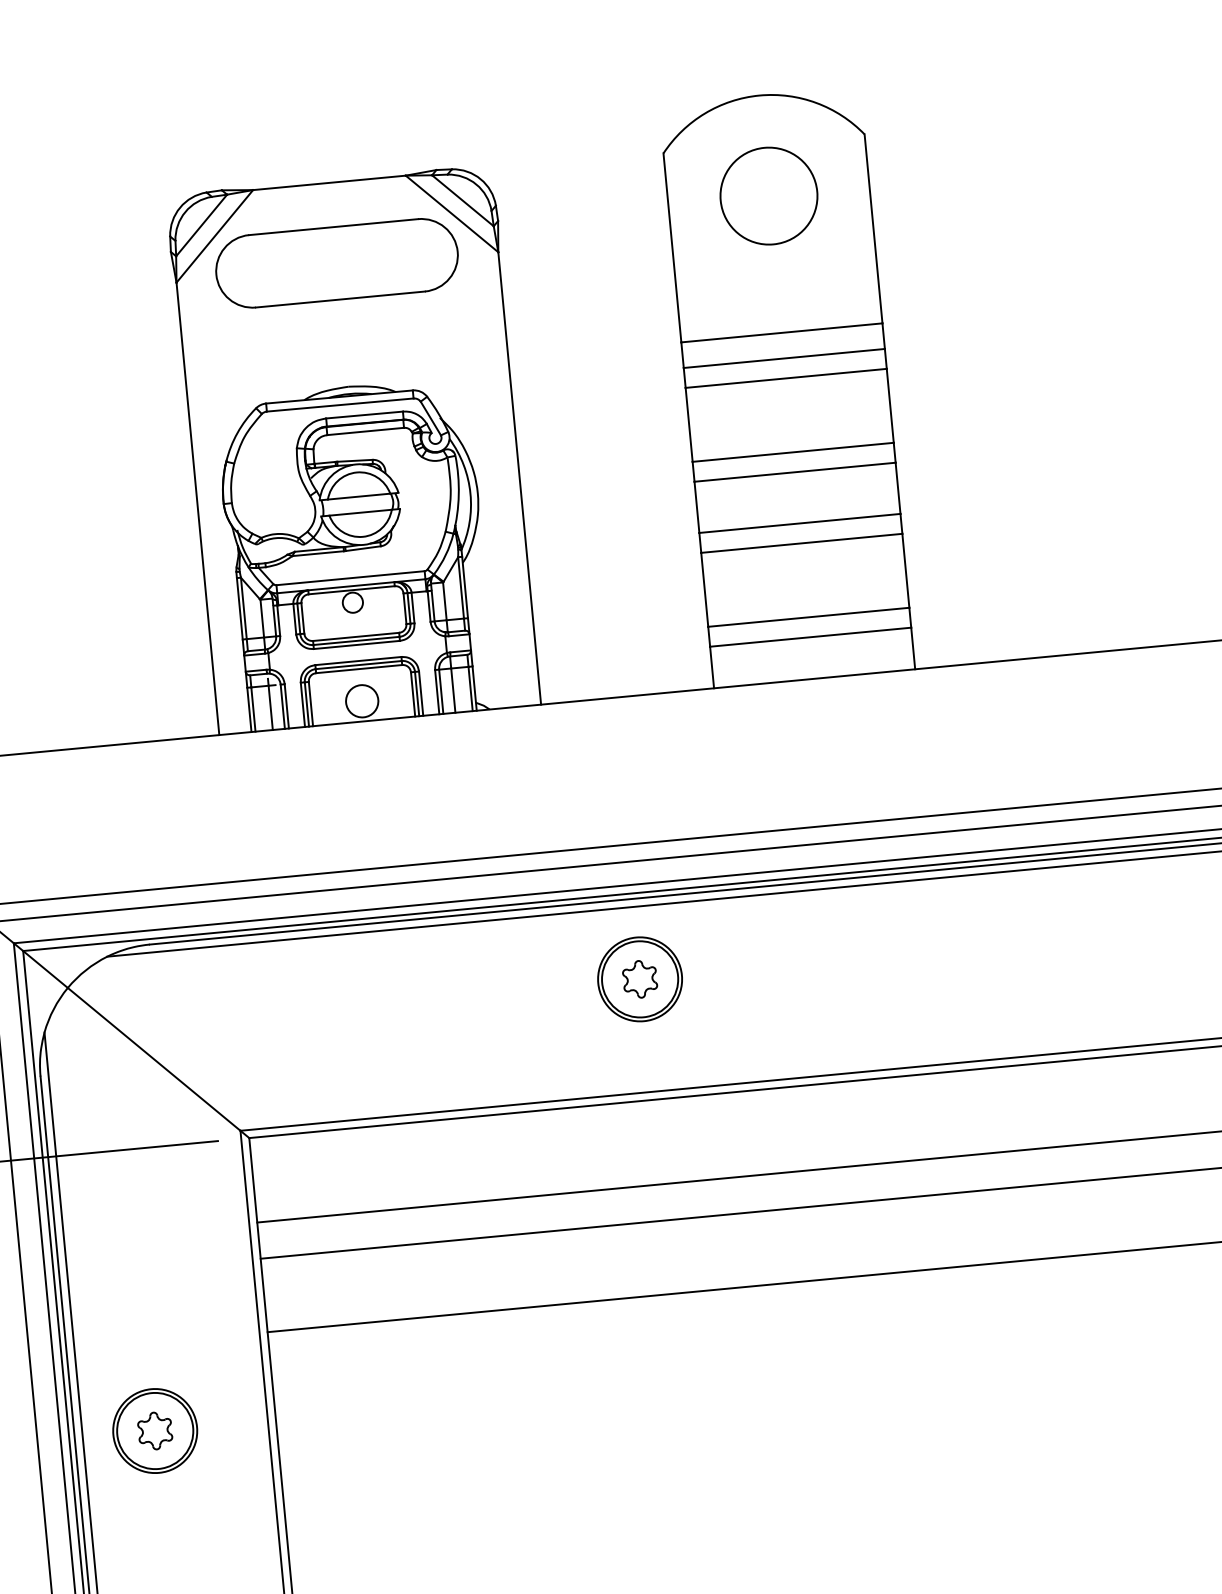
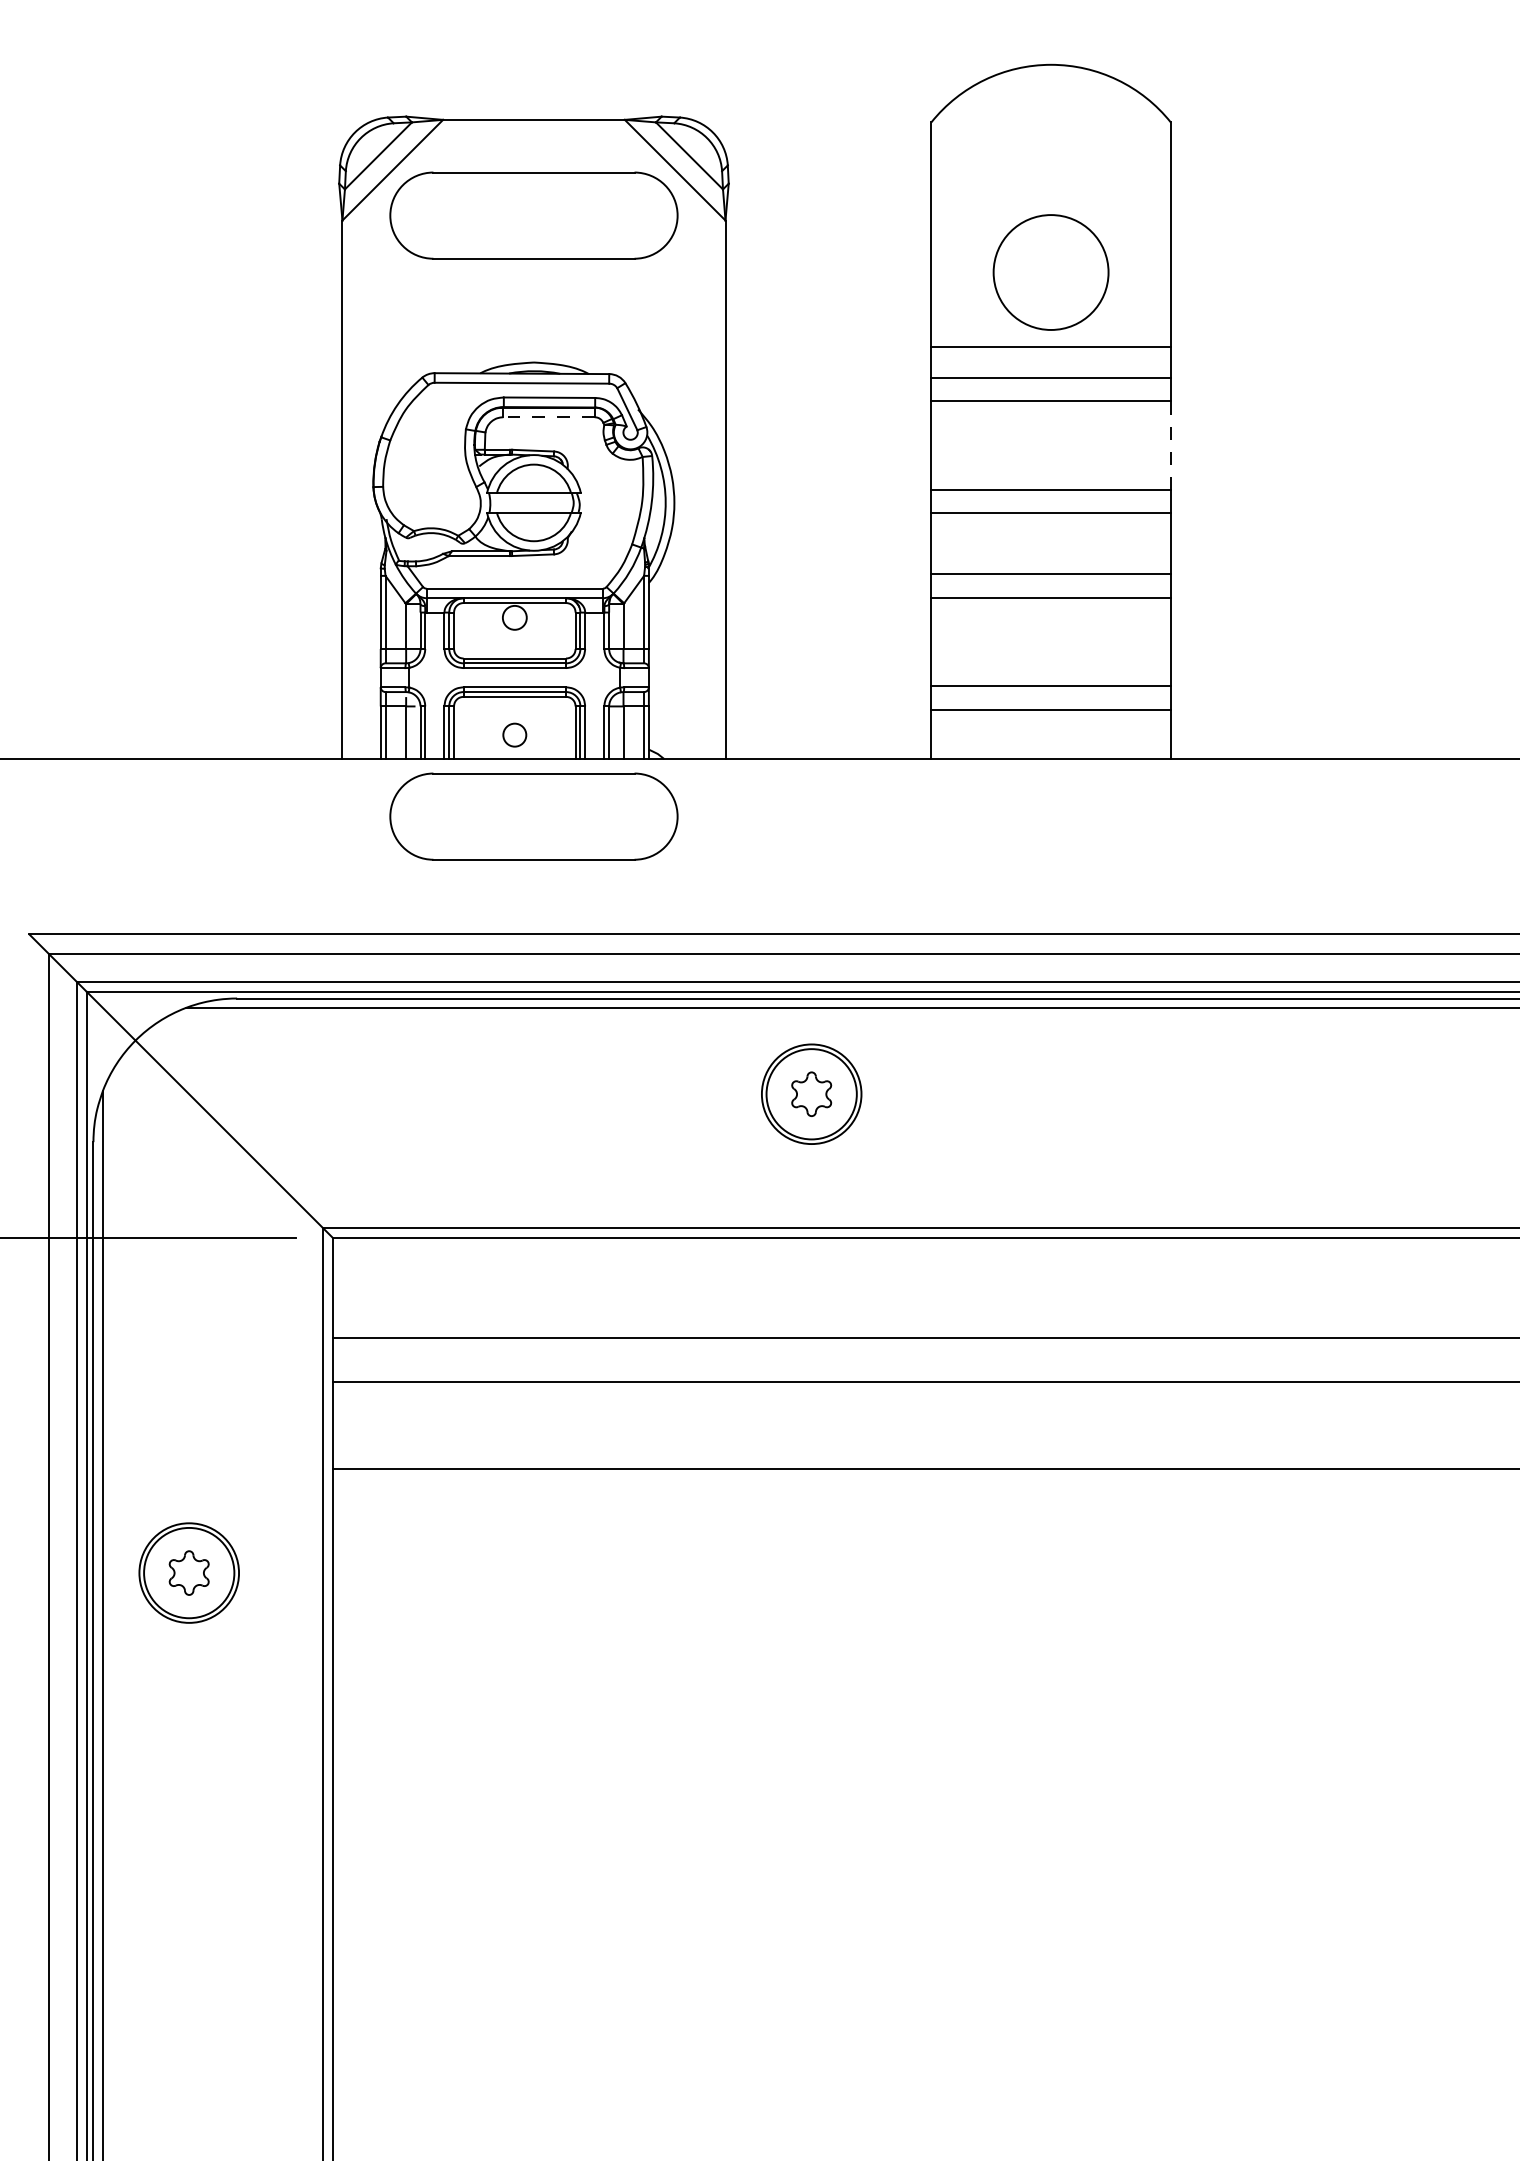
circle: (768, 196) -> (1050, 272), moved
line: (890, 405) -> (1170, 445), solid -> dashed
line: (365, 431) -> (548, 417), solid -> dashed
circle: (361, 701) -> (514, 735), size x0.6
part: (384, 768) -> (533, 816), added

